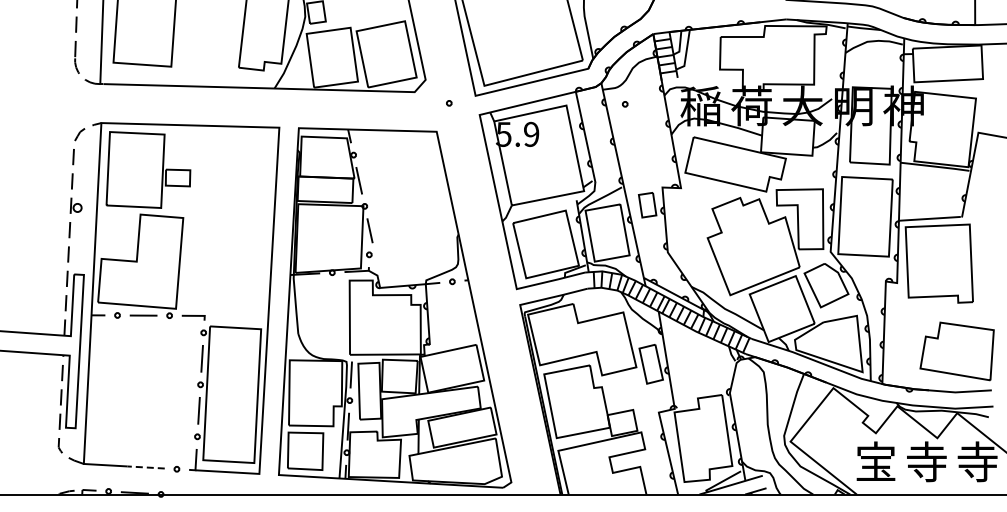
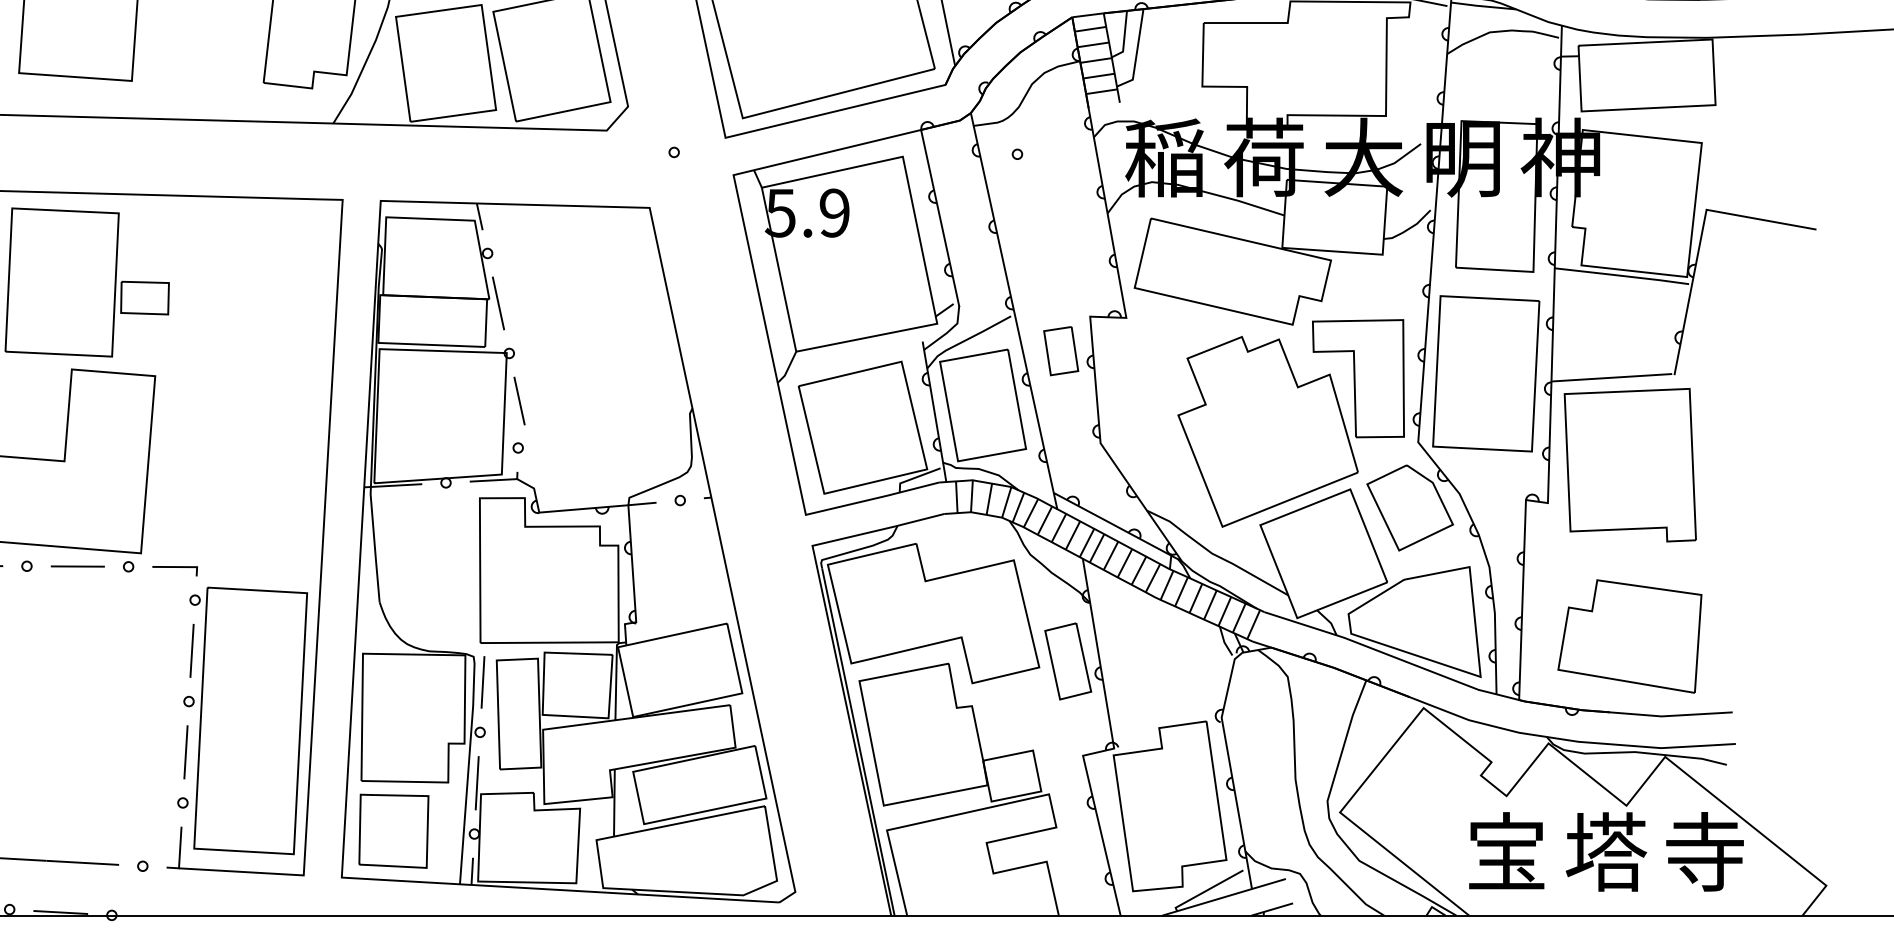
part: (956, 351) -> (1628, 636), moved
text: (926, 461) -> (1605, 851), 寺 -> 塔
line: (146, 467) -> (83, 862), dashed -> solid

